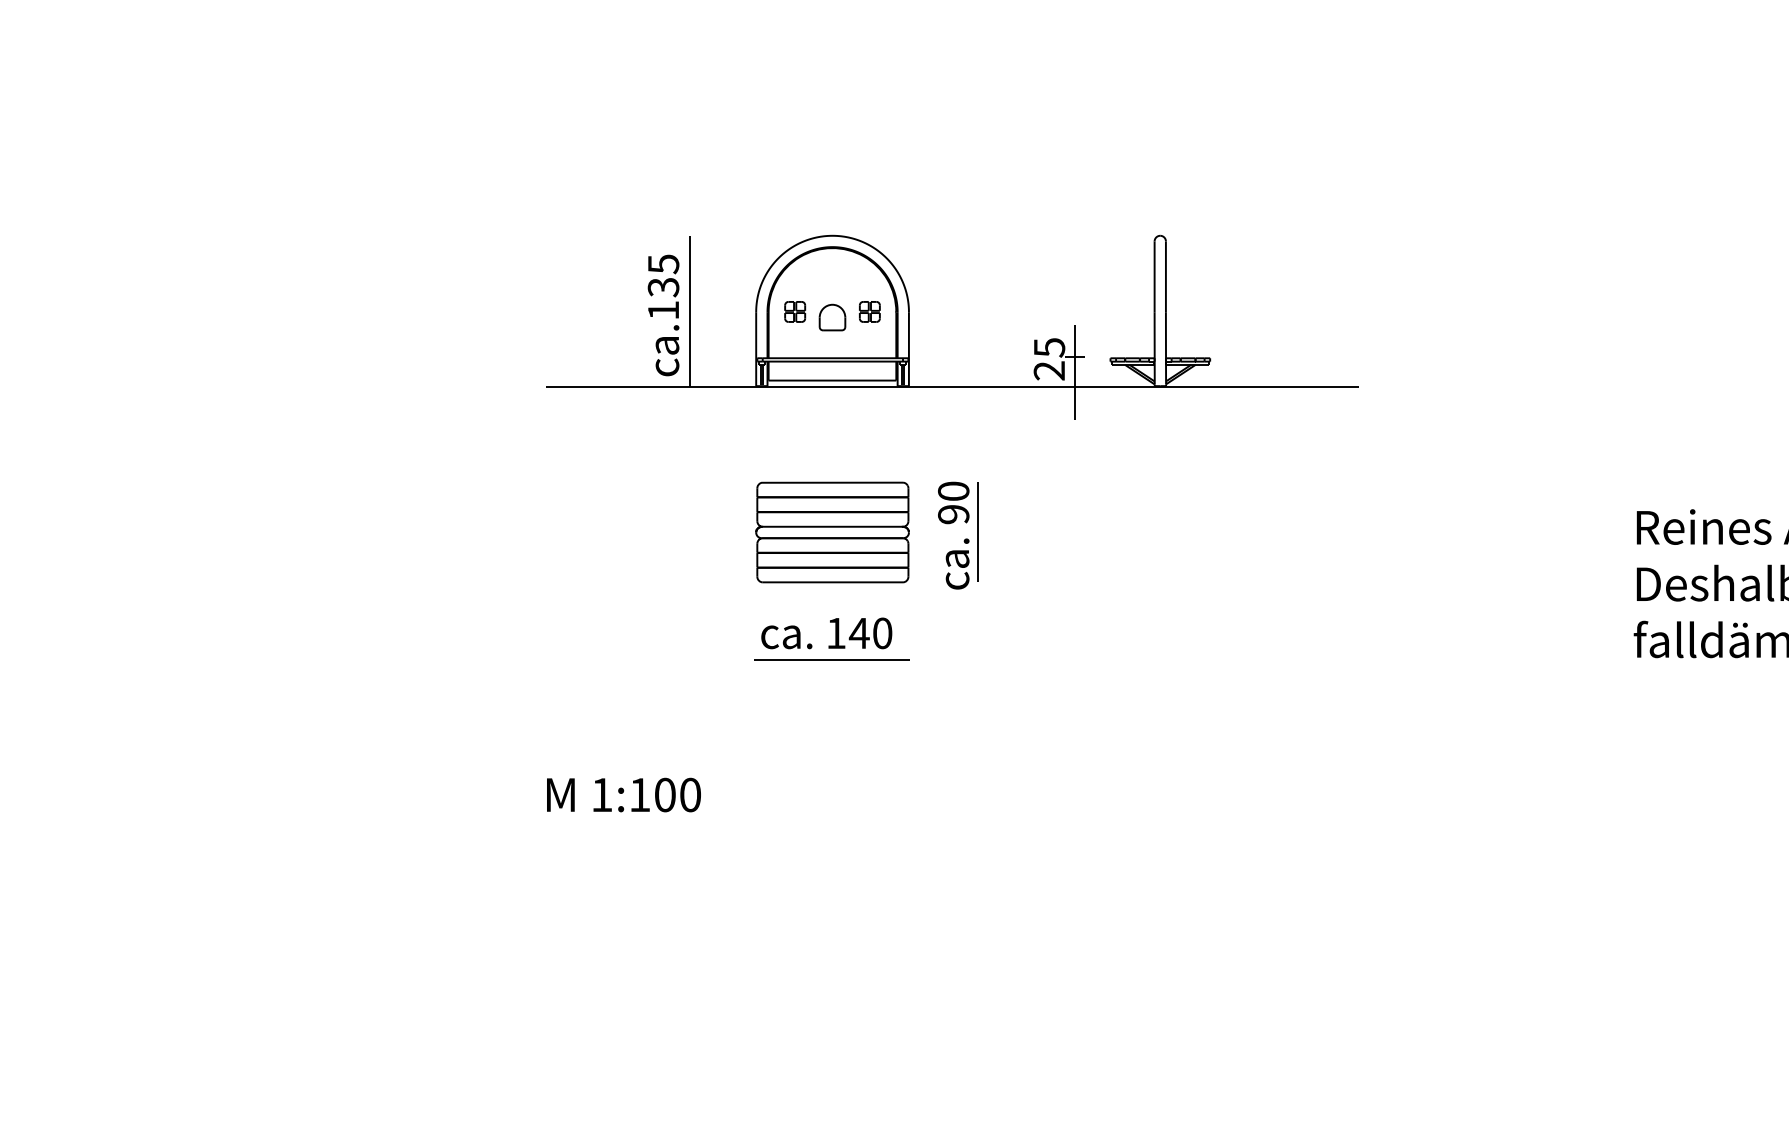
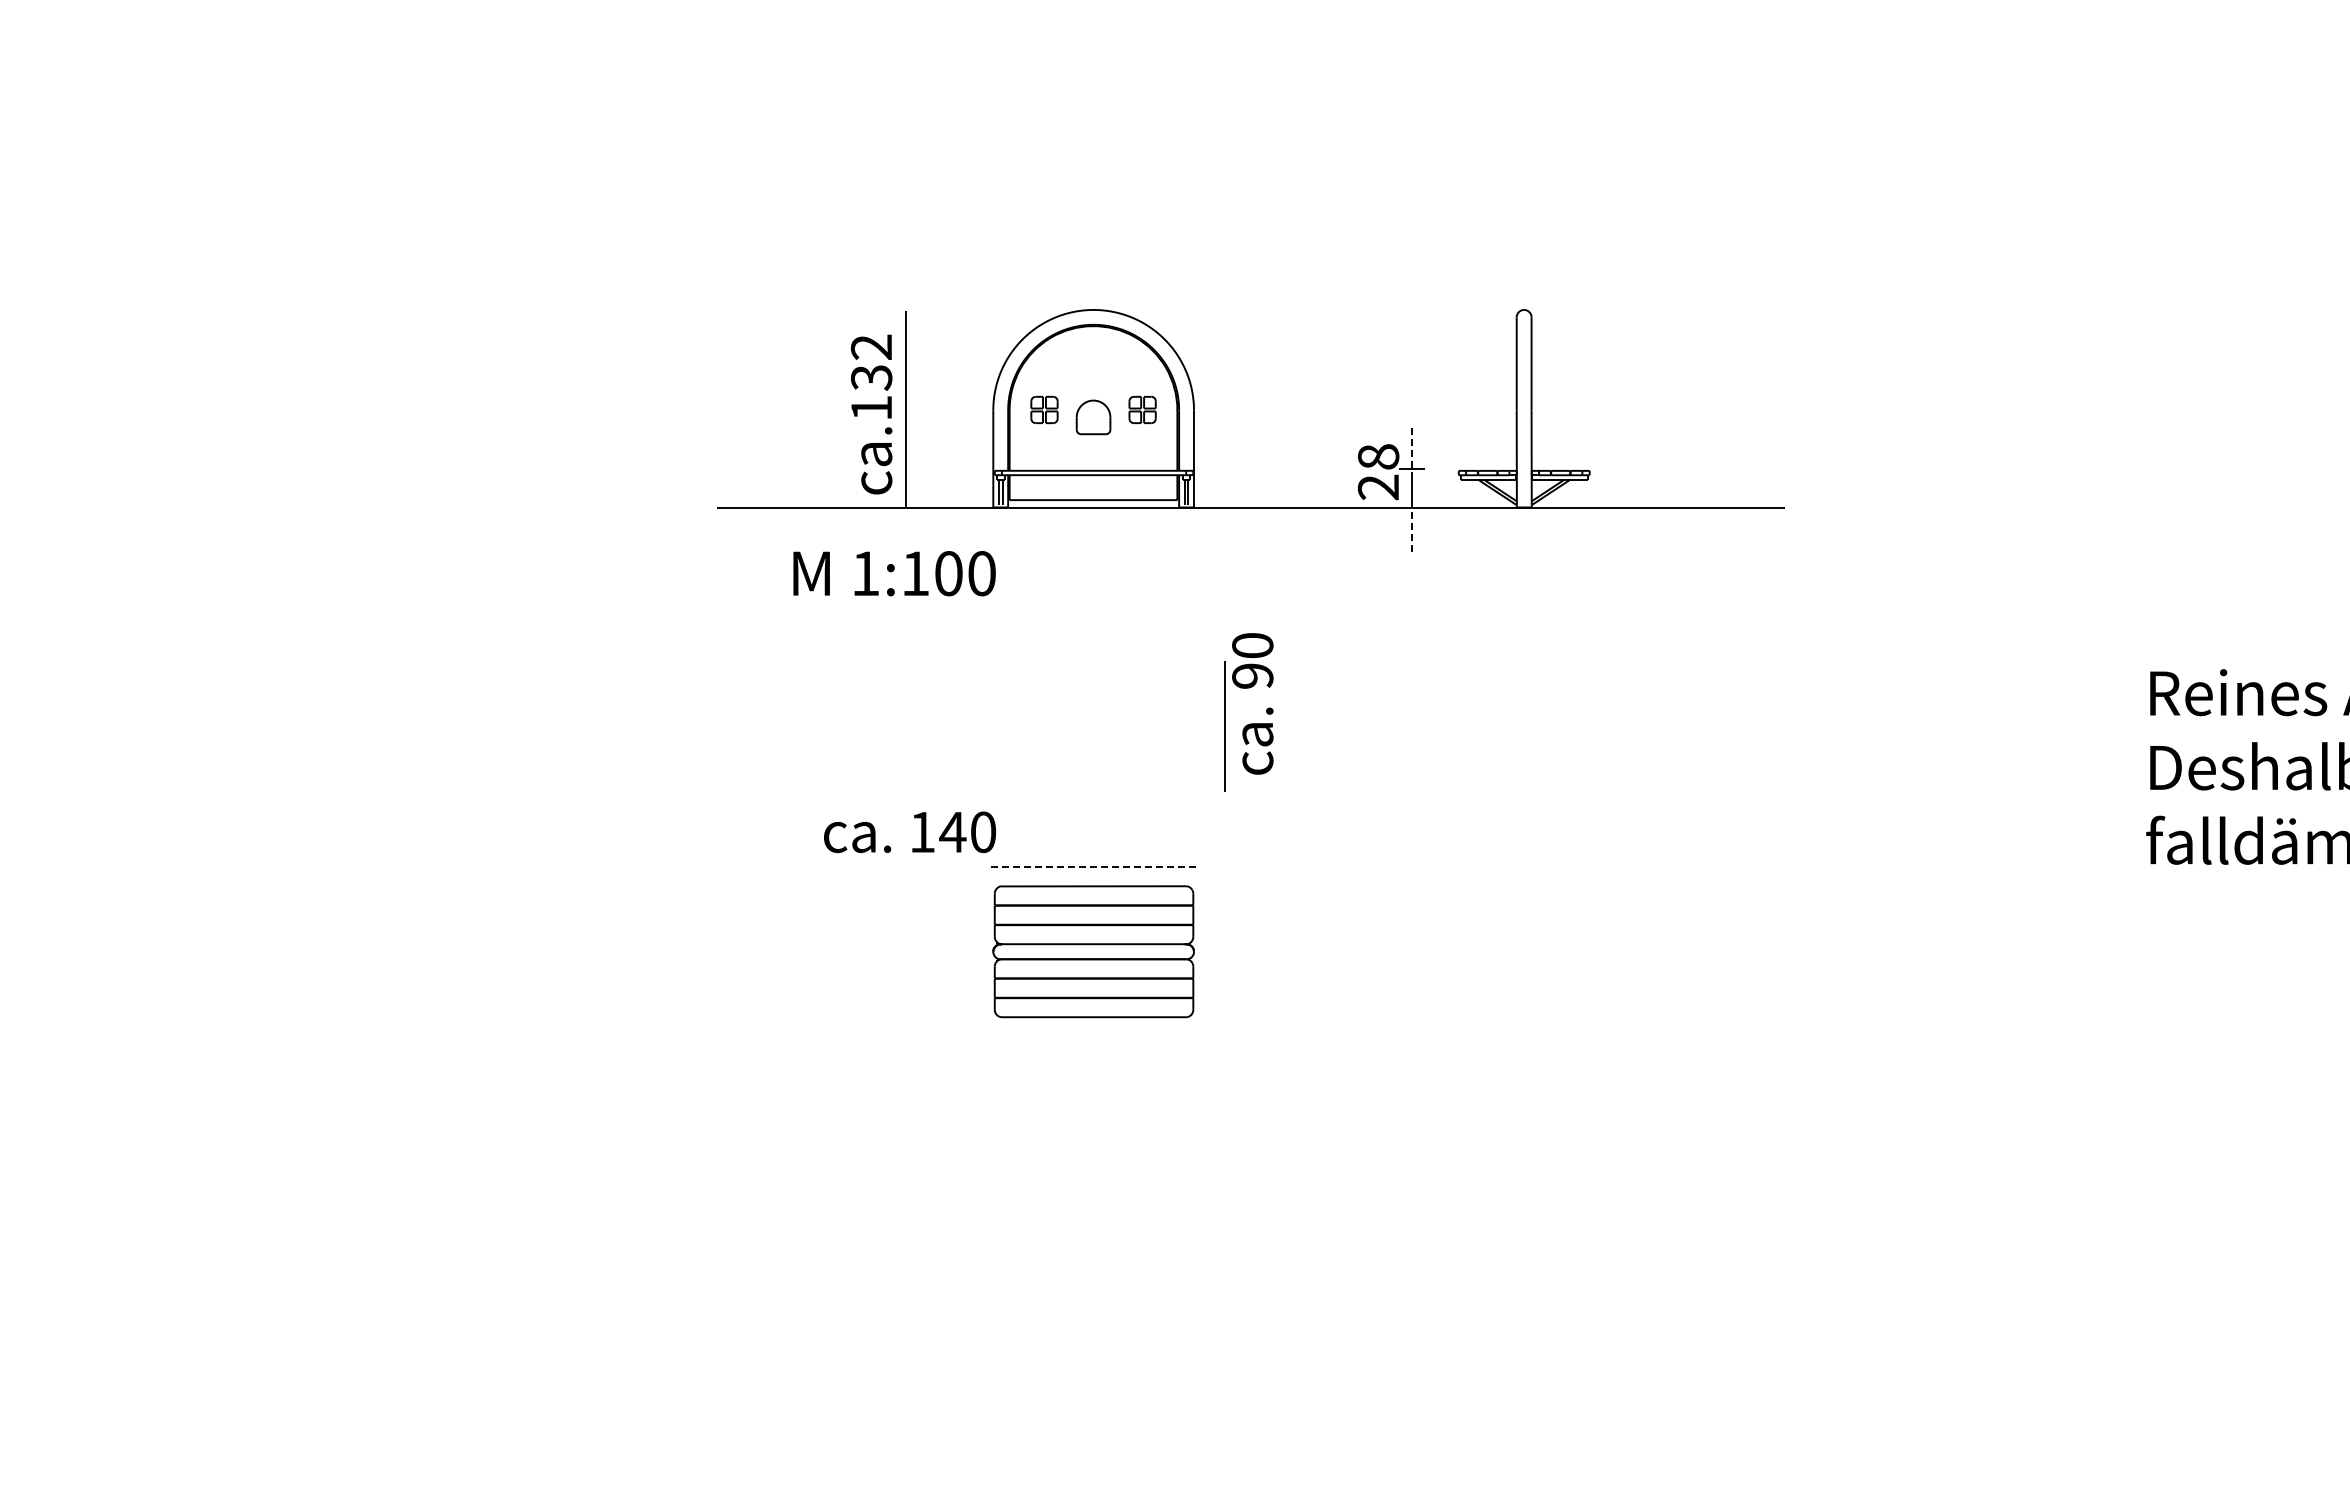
text: (663, 264) -> (871, 347), ca.135 -> ca.132
line: (1074, 342) -> (1411, 449), solid -> dashed
text: (1049, 348) -> (1378, 457), 25 -> 28
line: (1074, 403) -> (1411, 530), solid -> dashed
part: (832, 532) -> (1093, 951), moved
line: (977, 532) -> (1224, 726), moved
text: (827, 633) -> (910, 832), moved
line: (832, 660) -> (1093, 867), solid -> dashed
text: (623, 794) -> (894, 573), moved

